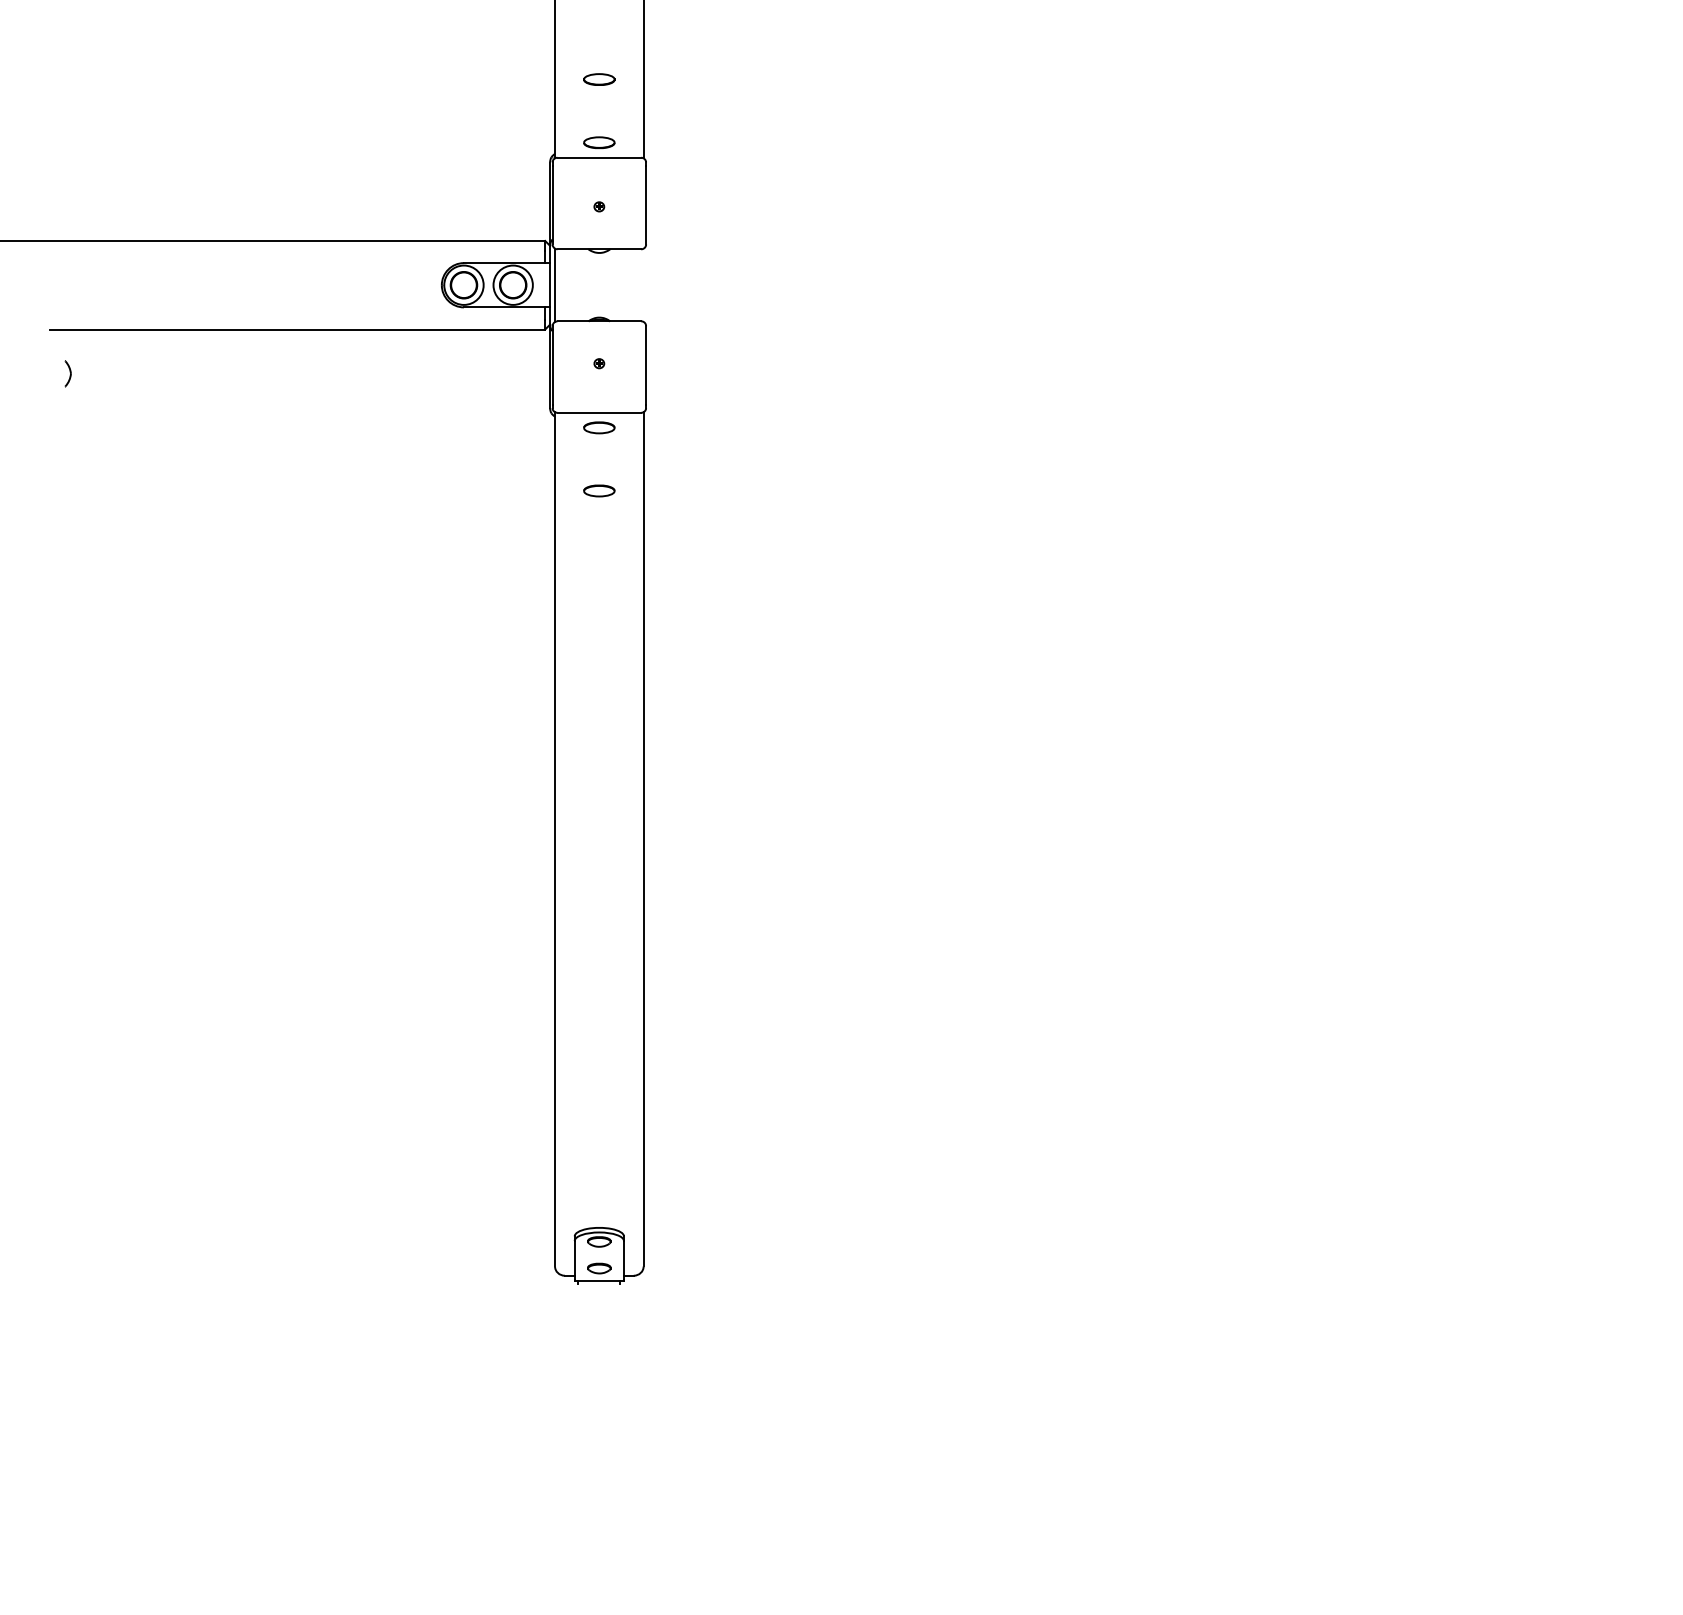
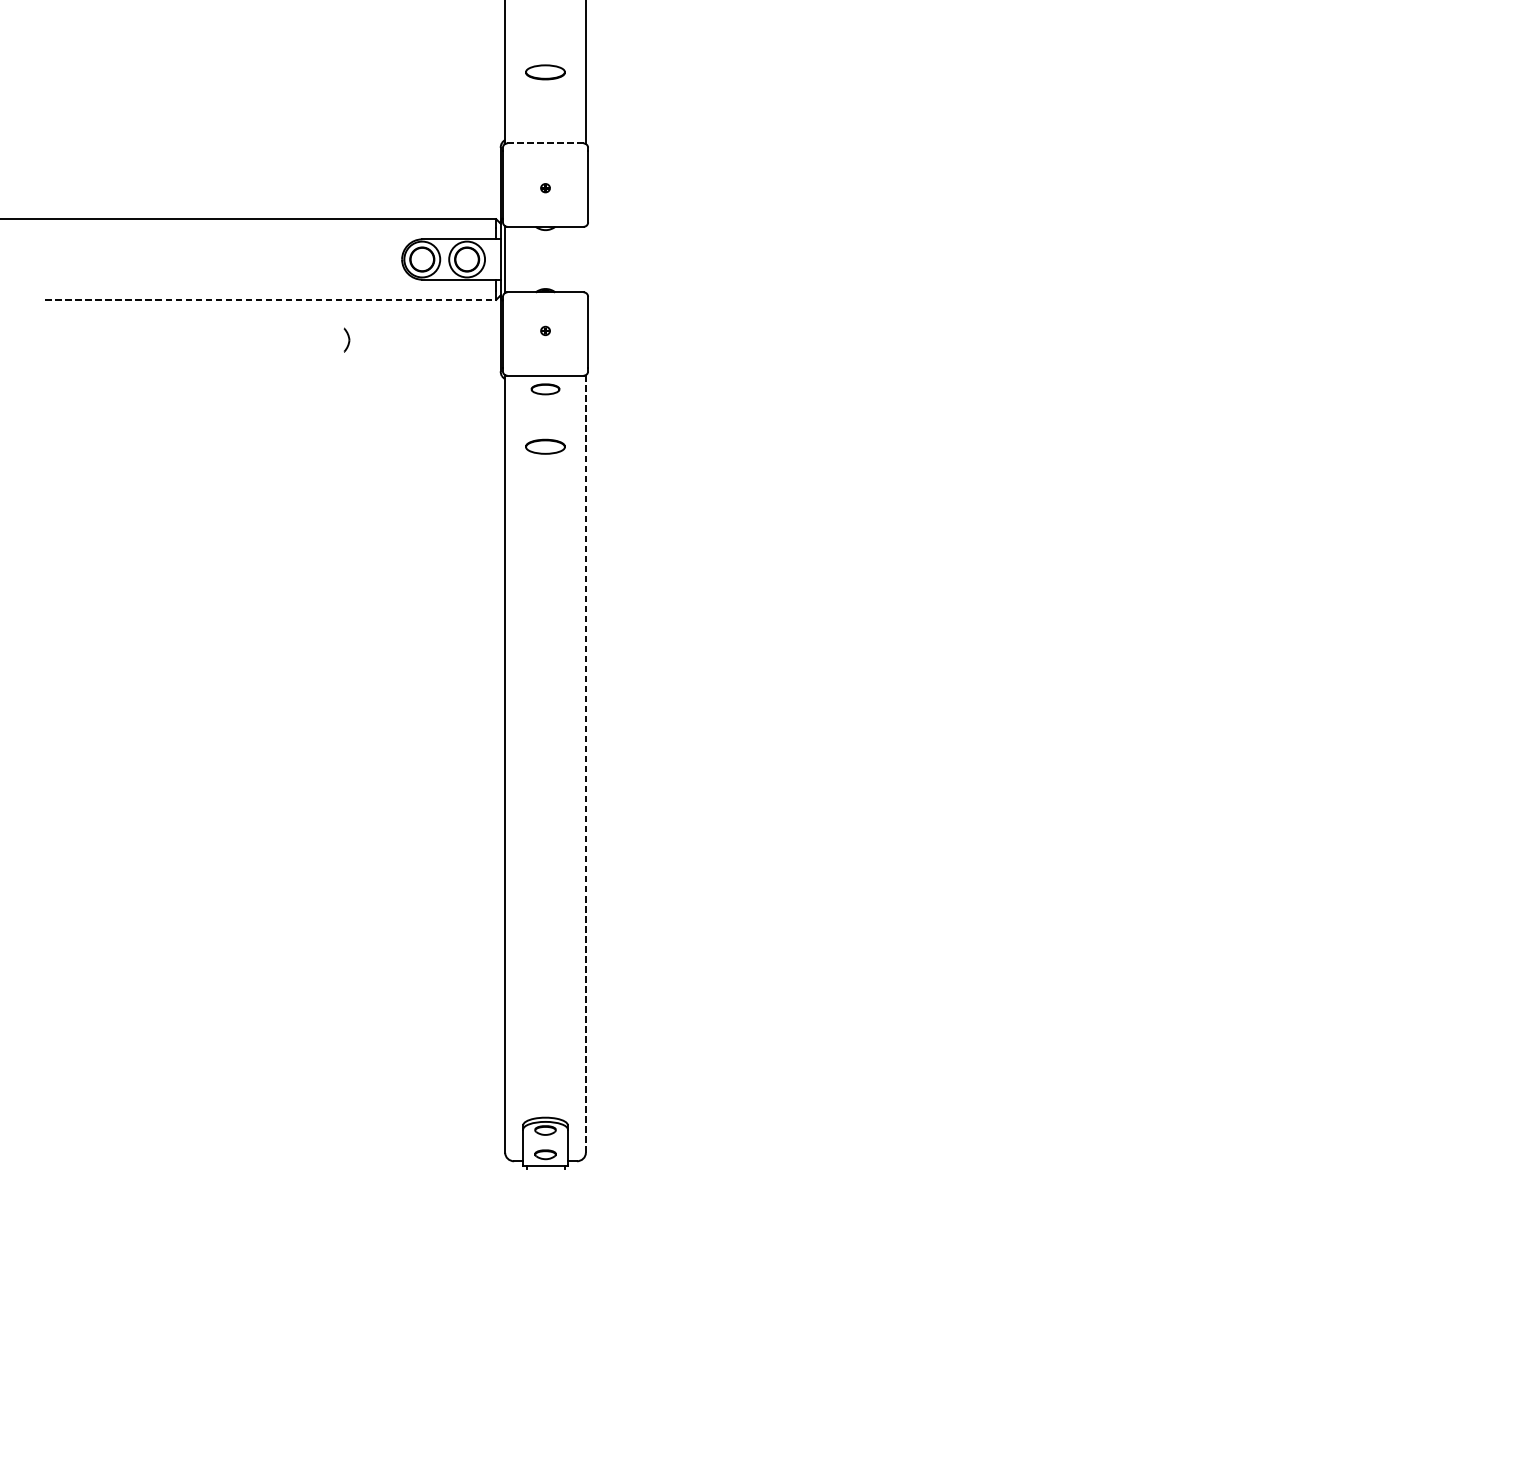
part: (599, 79) -> (545, 72), size x1.4
part: (599, 142) -> (545, 129), removed
line: (599, 157) -> (545, 143), solid -> dashed
line: (297, 329) -> (270, 299), solid -> dashed
part: (67, 373) -> (346, 339), moved
part: (599, 490) -> (545, 446), size x1.4
line: (643, 838) -> (585, 763), solid -> dashed

